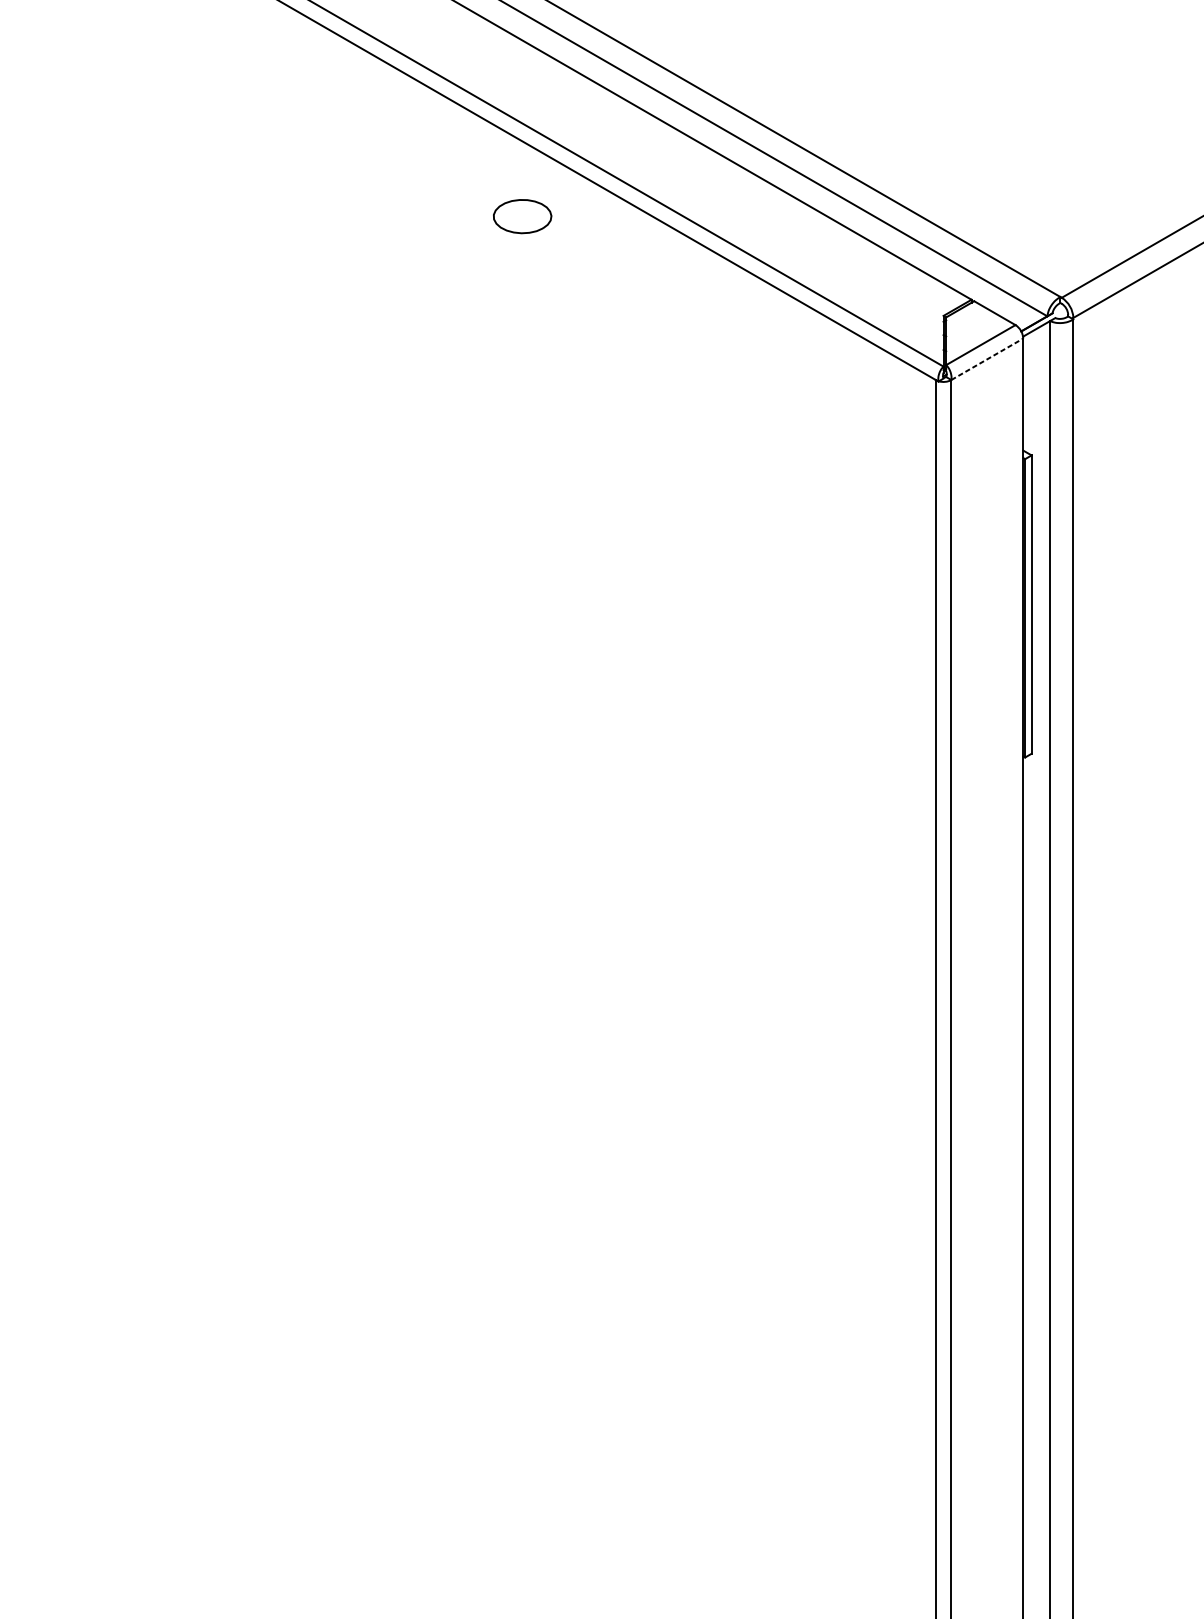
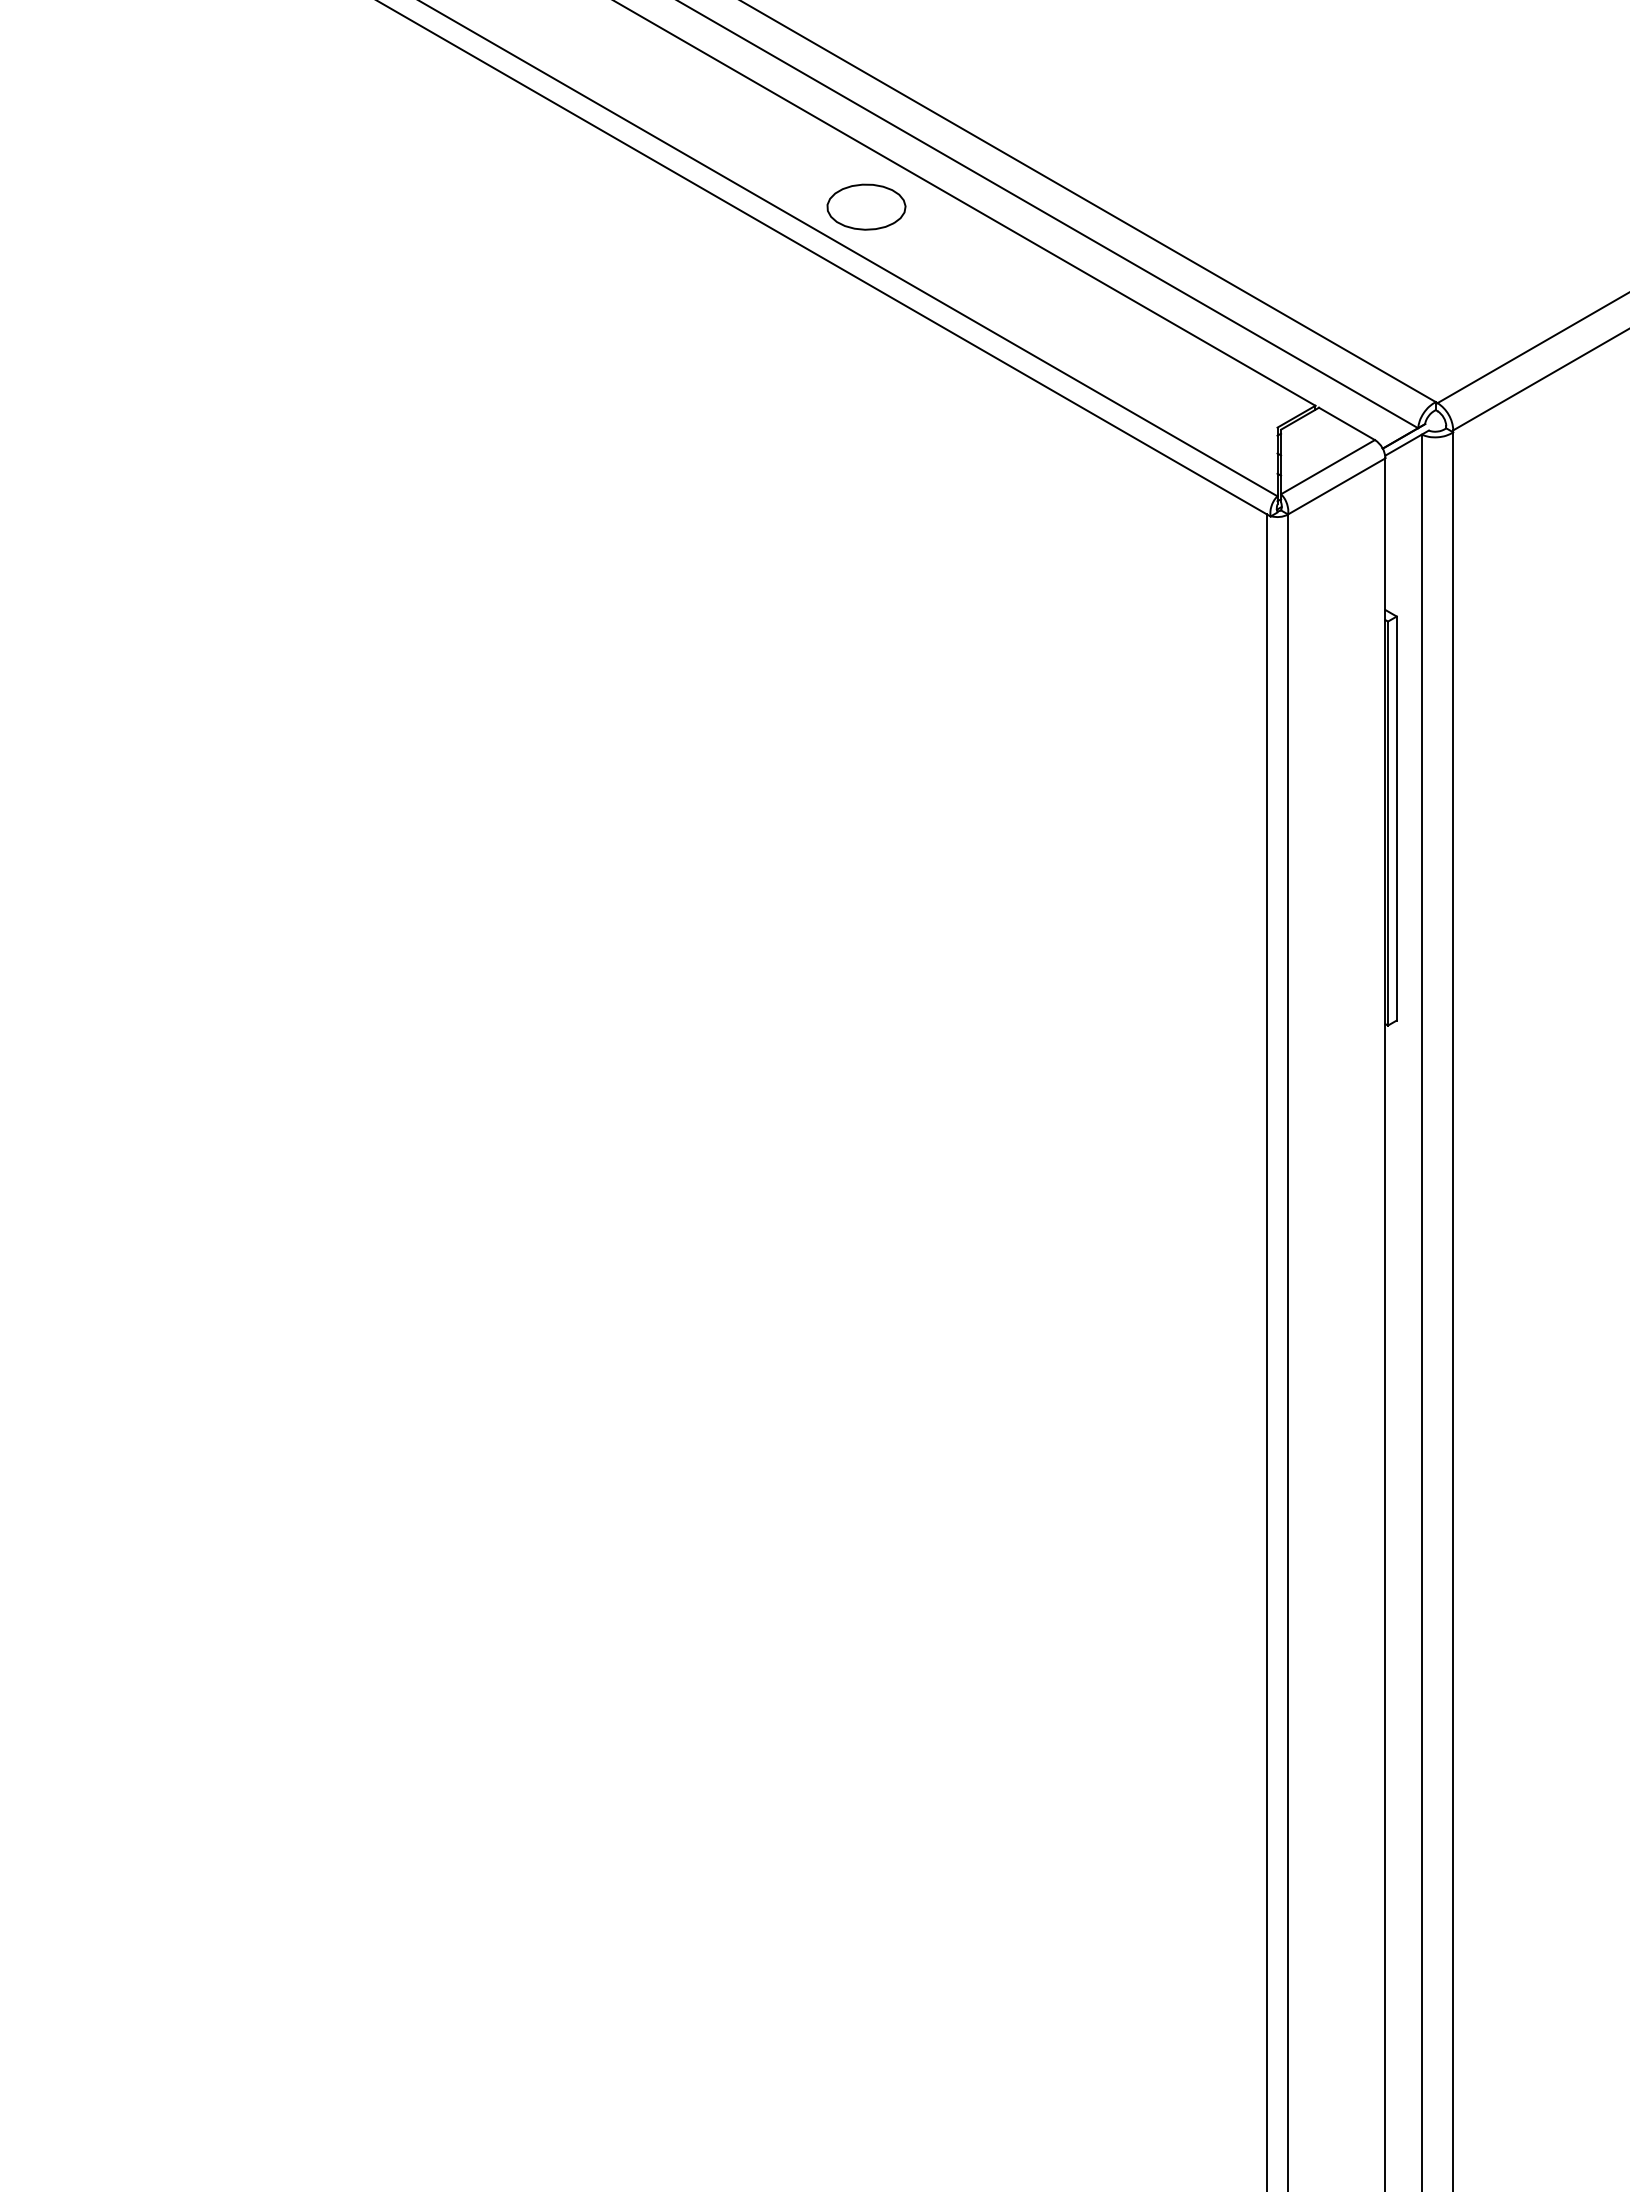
part: (522, 216) -> (866, 206), moved
line: (987, 359) -> (1337, 486), dashed -> solid

